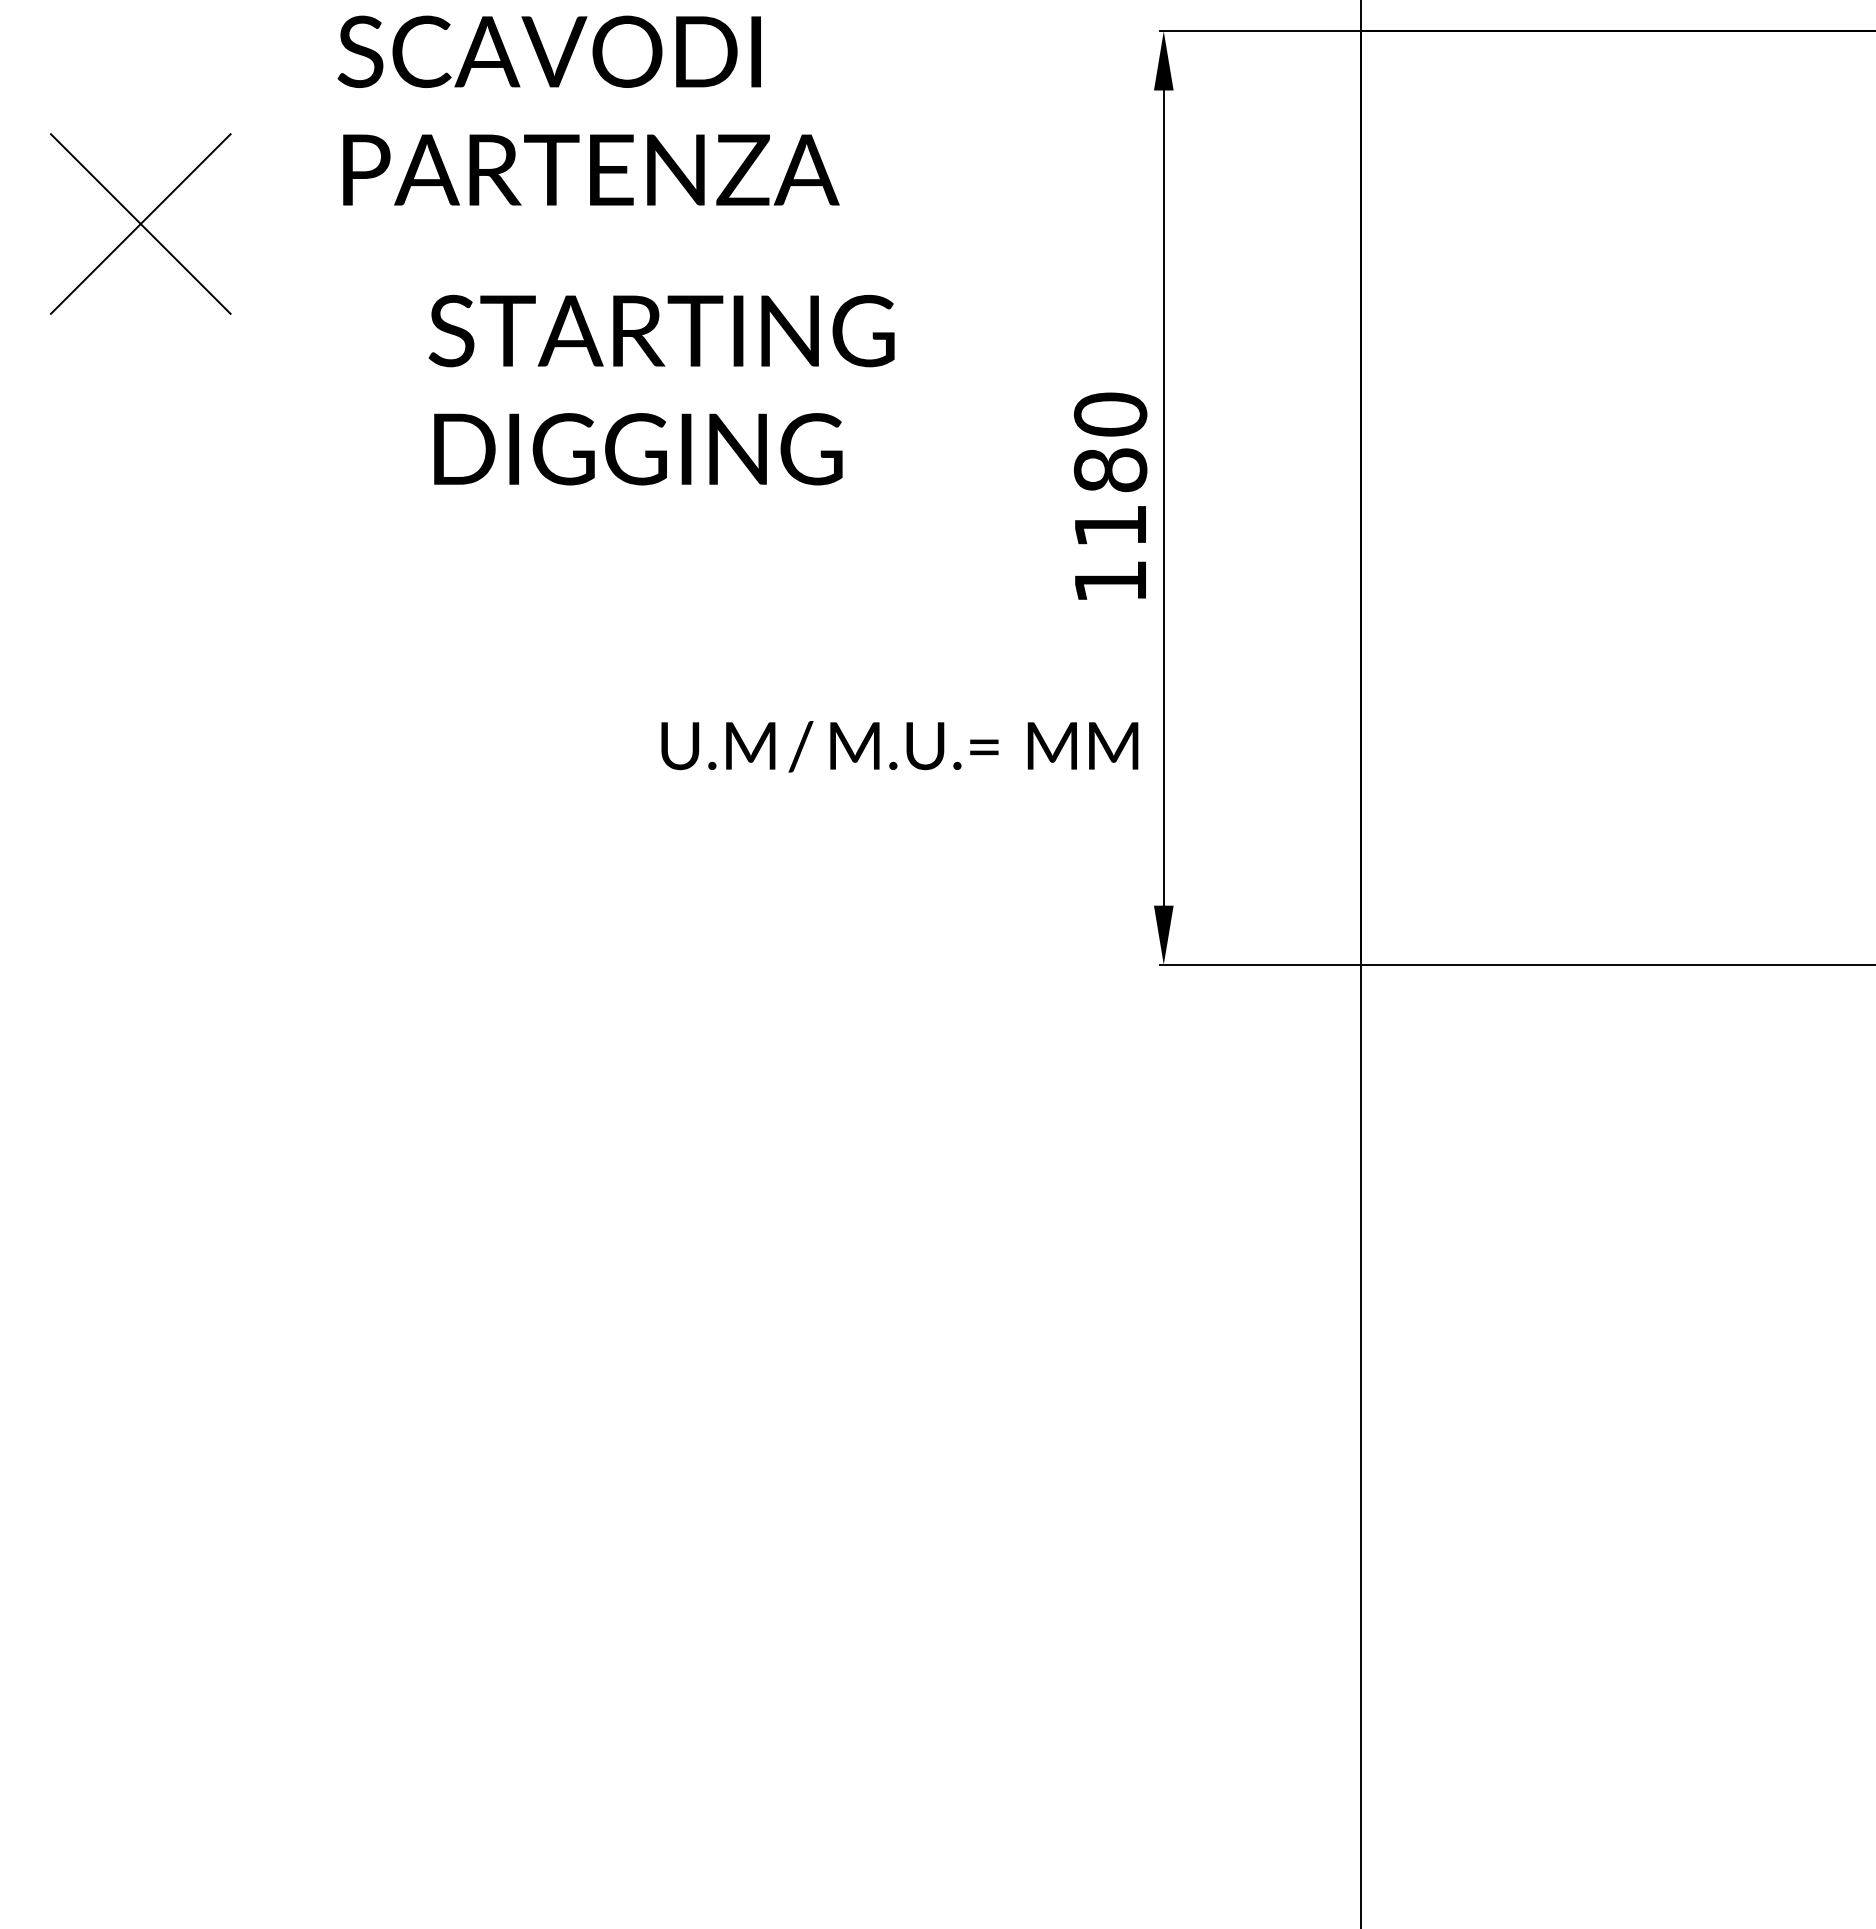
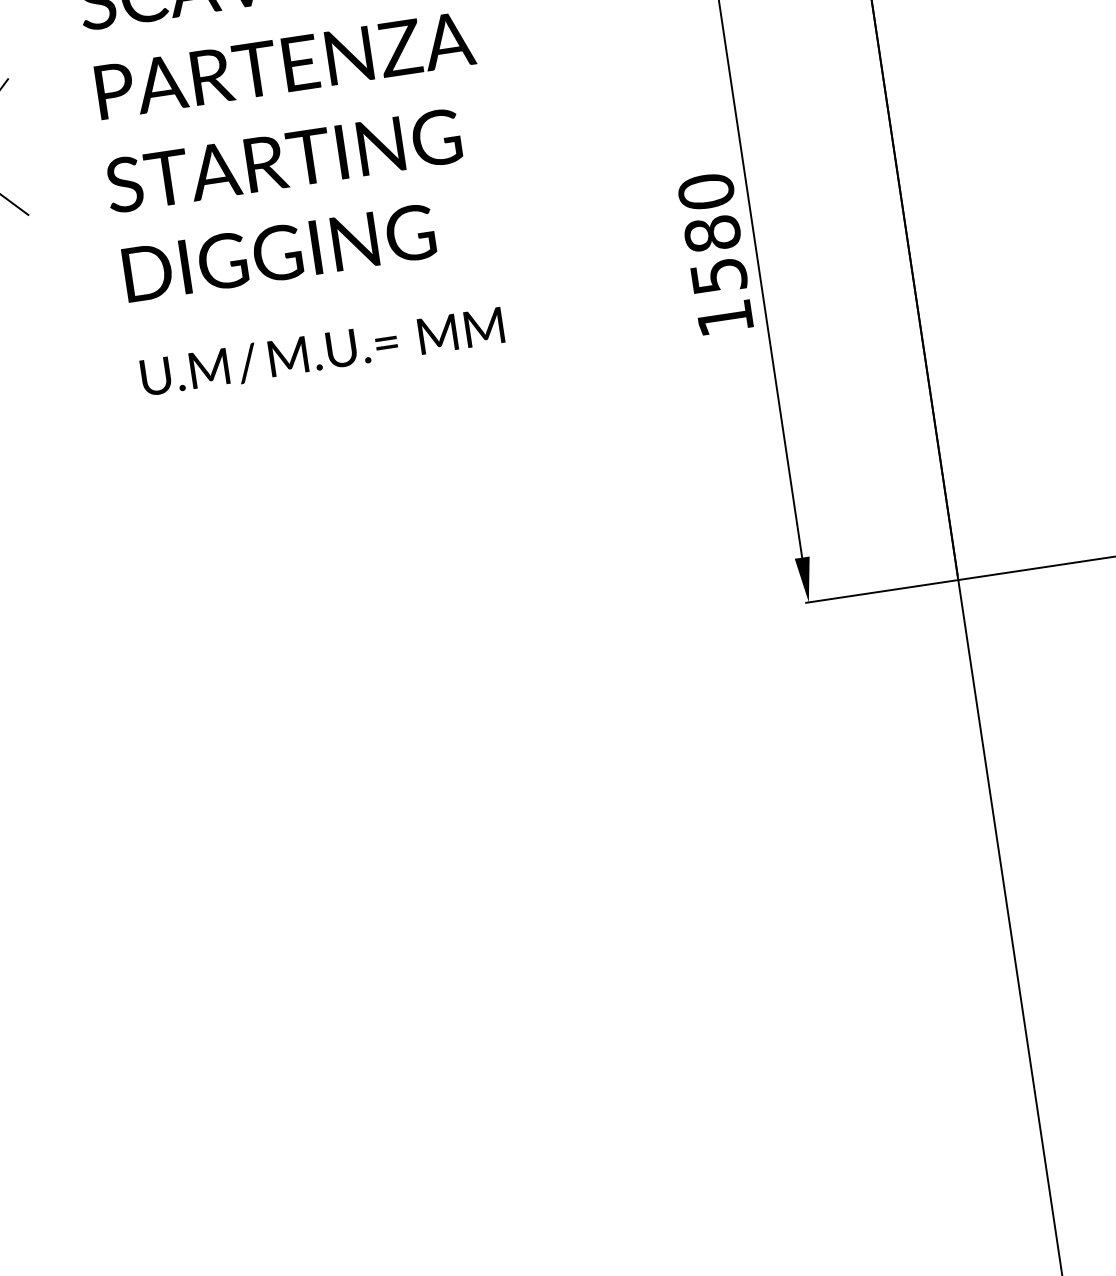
text: (661, 389) -> (290, 205), moved
text: (1111, 525) -> (719, 275), 1180 -> 1580
text: (899, 746) -> (322, 352), moved

